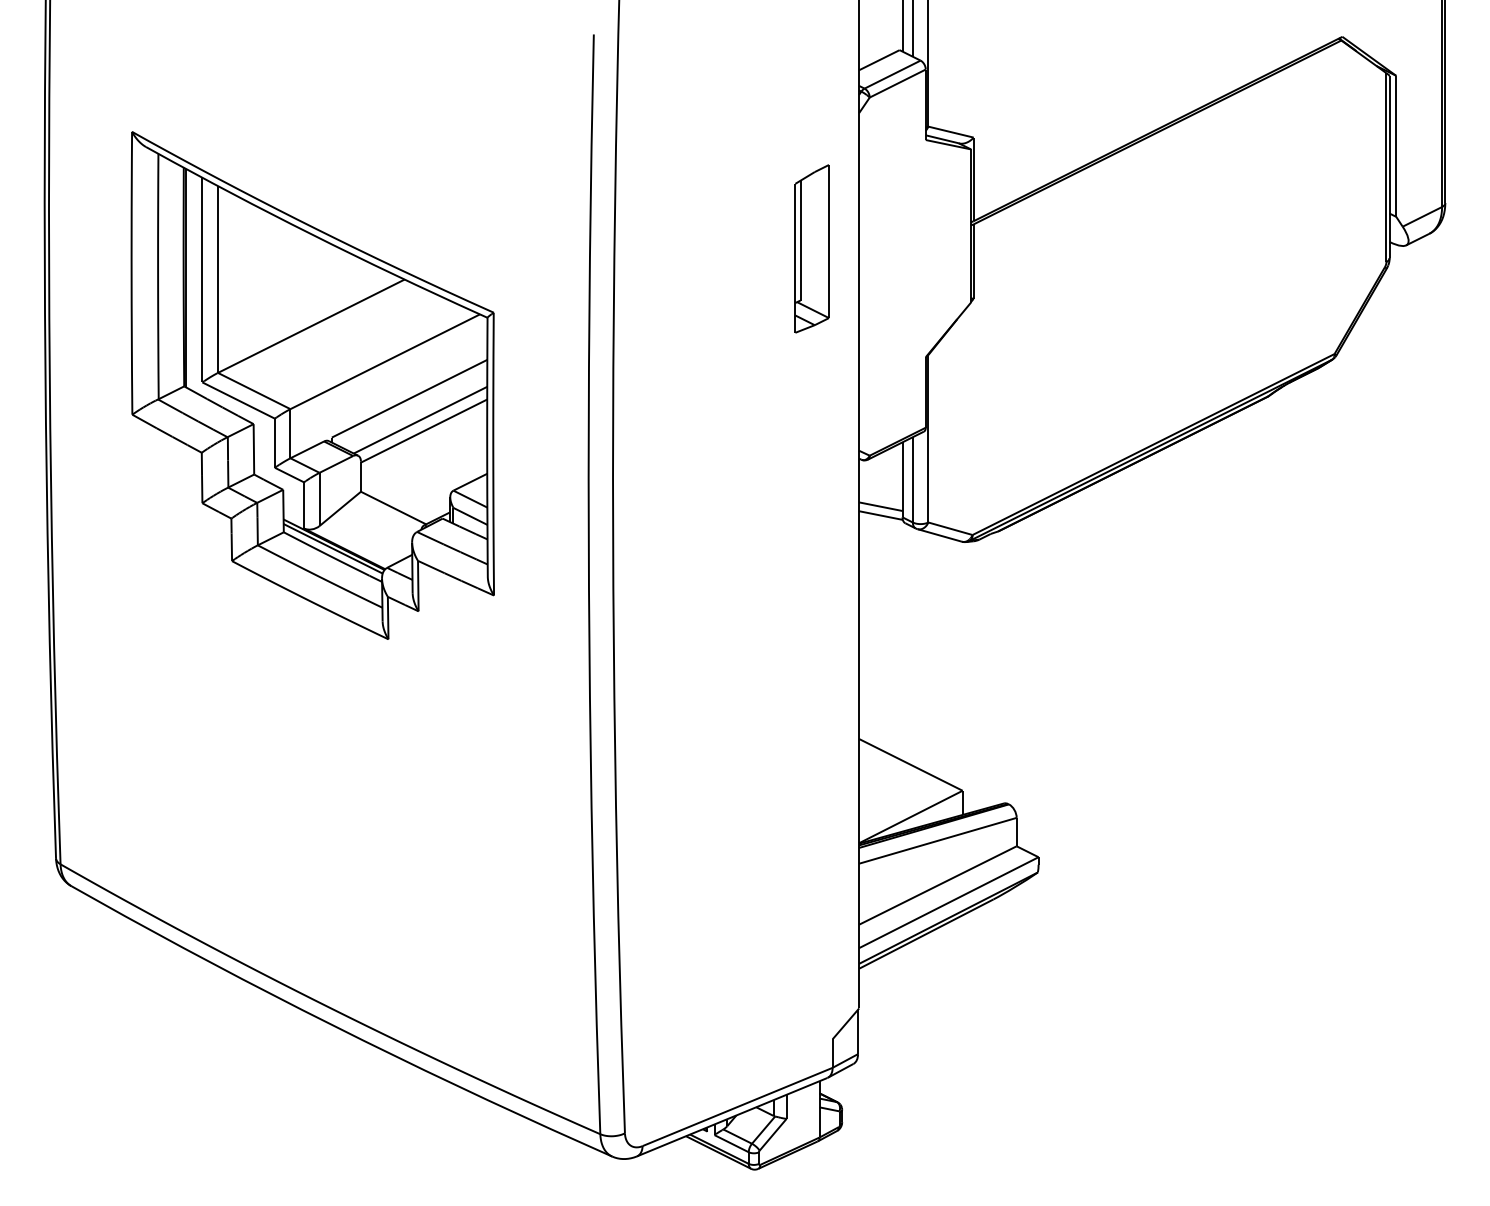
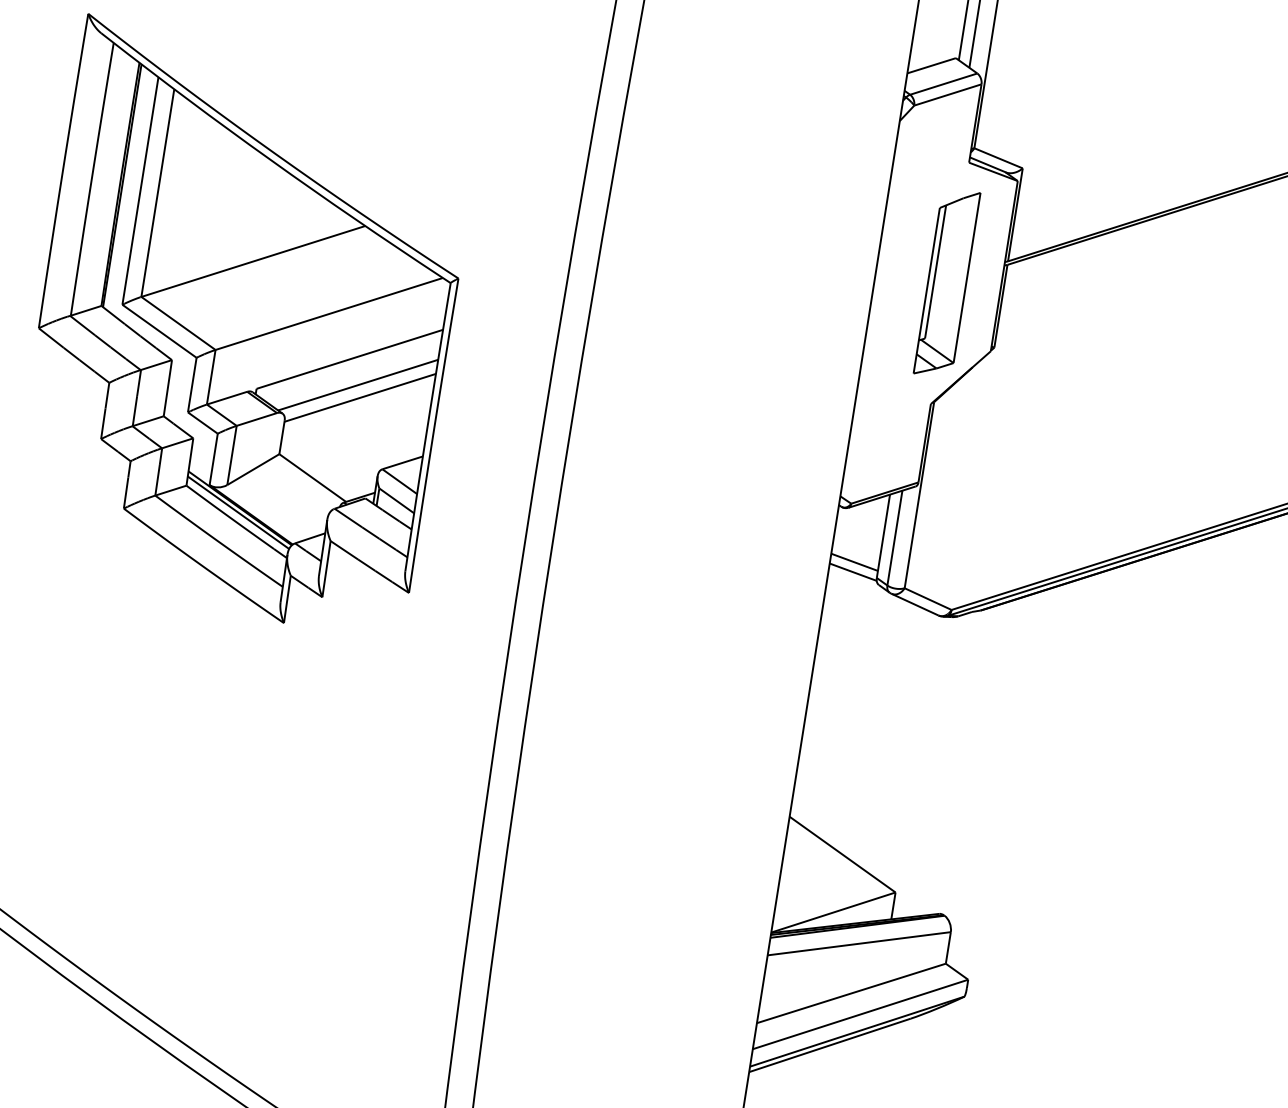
part: (811, 248) -> (946, 282), moved

